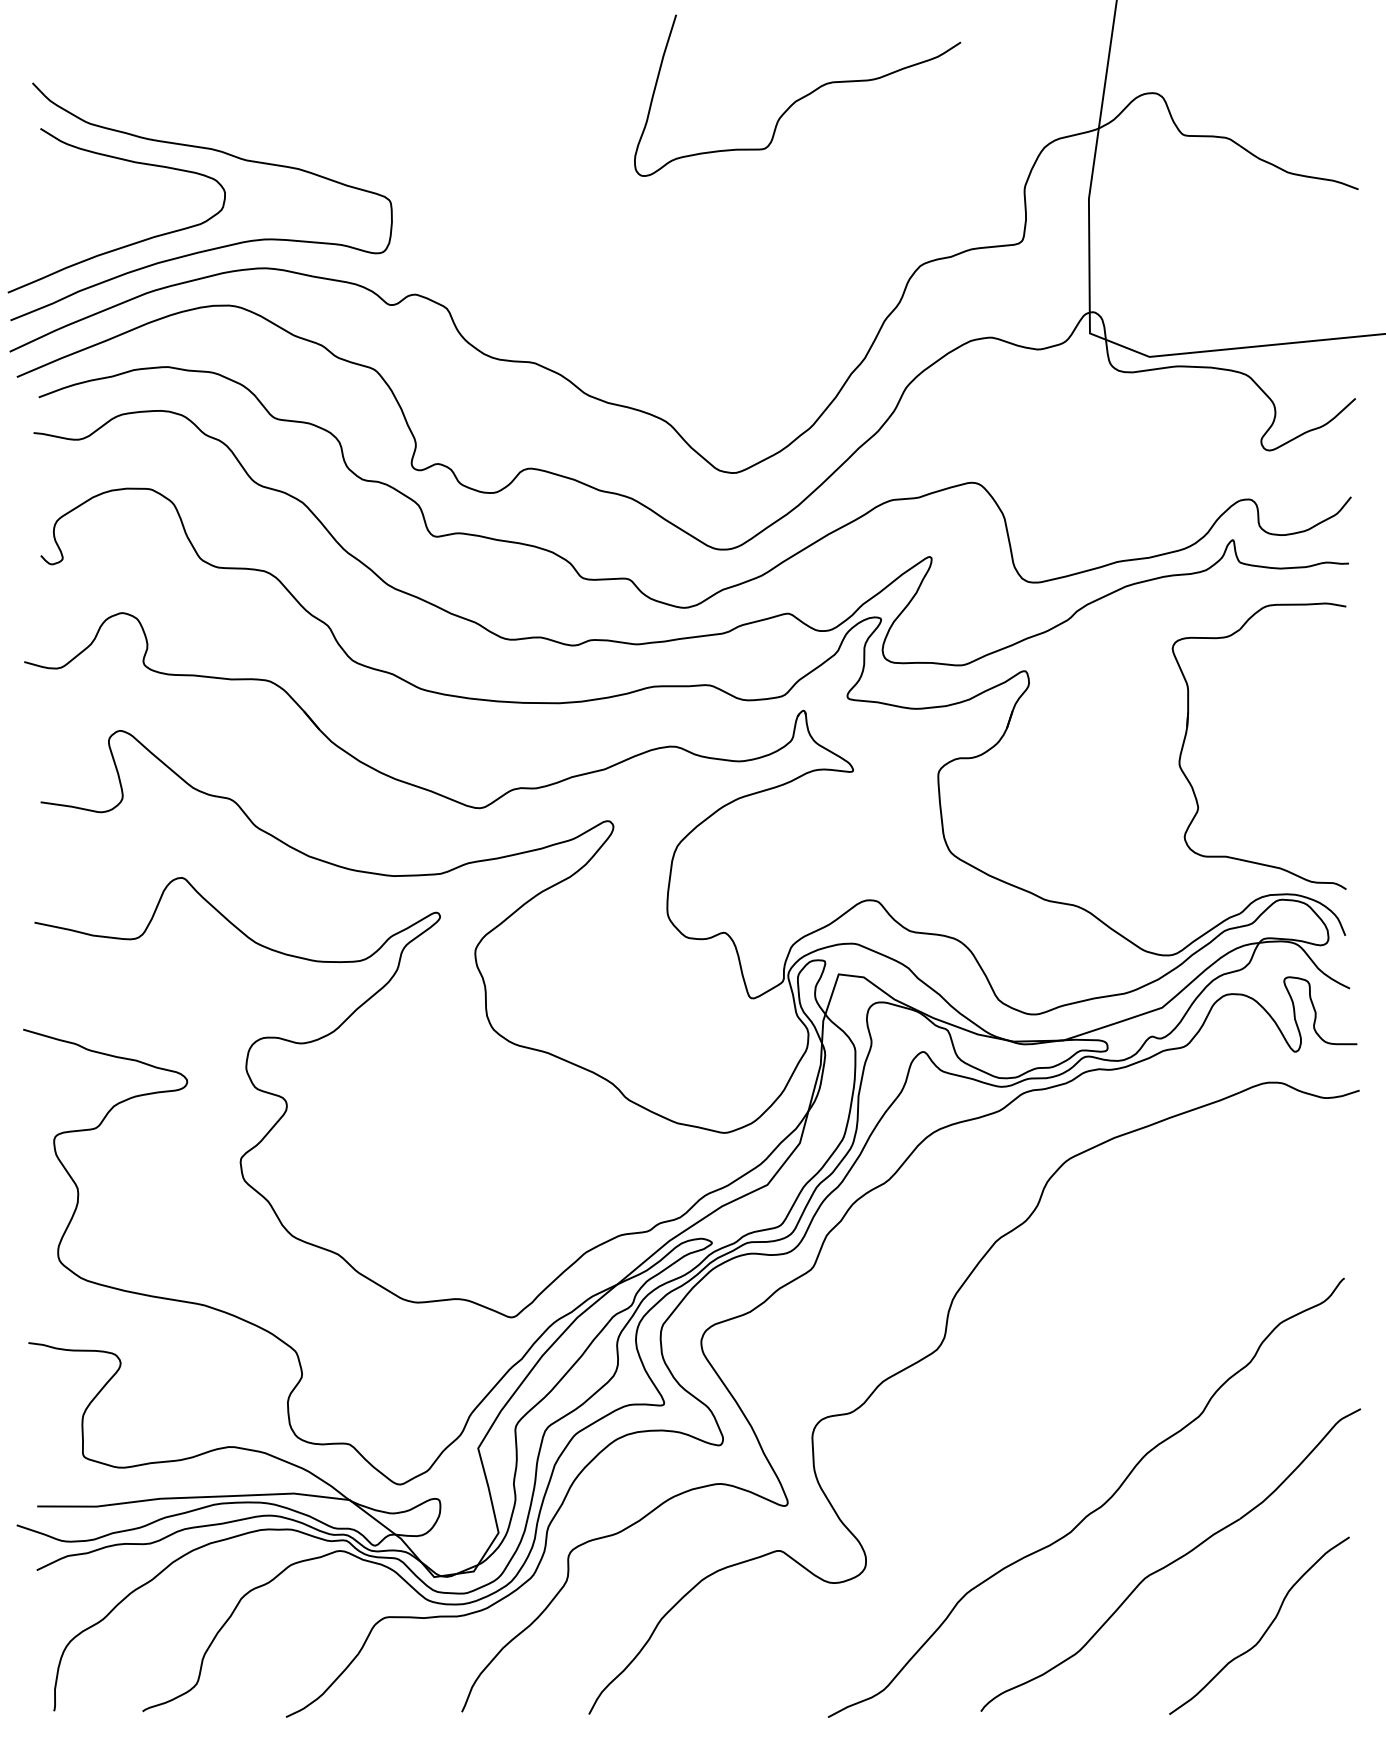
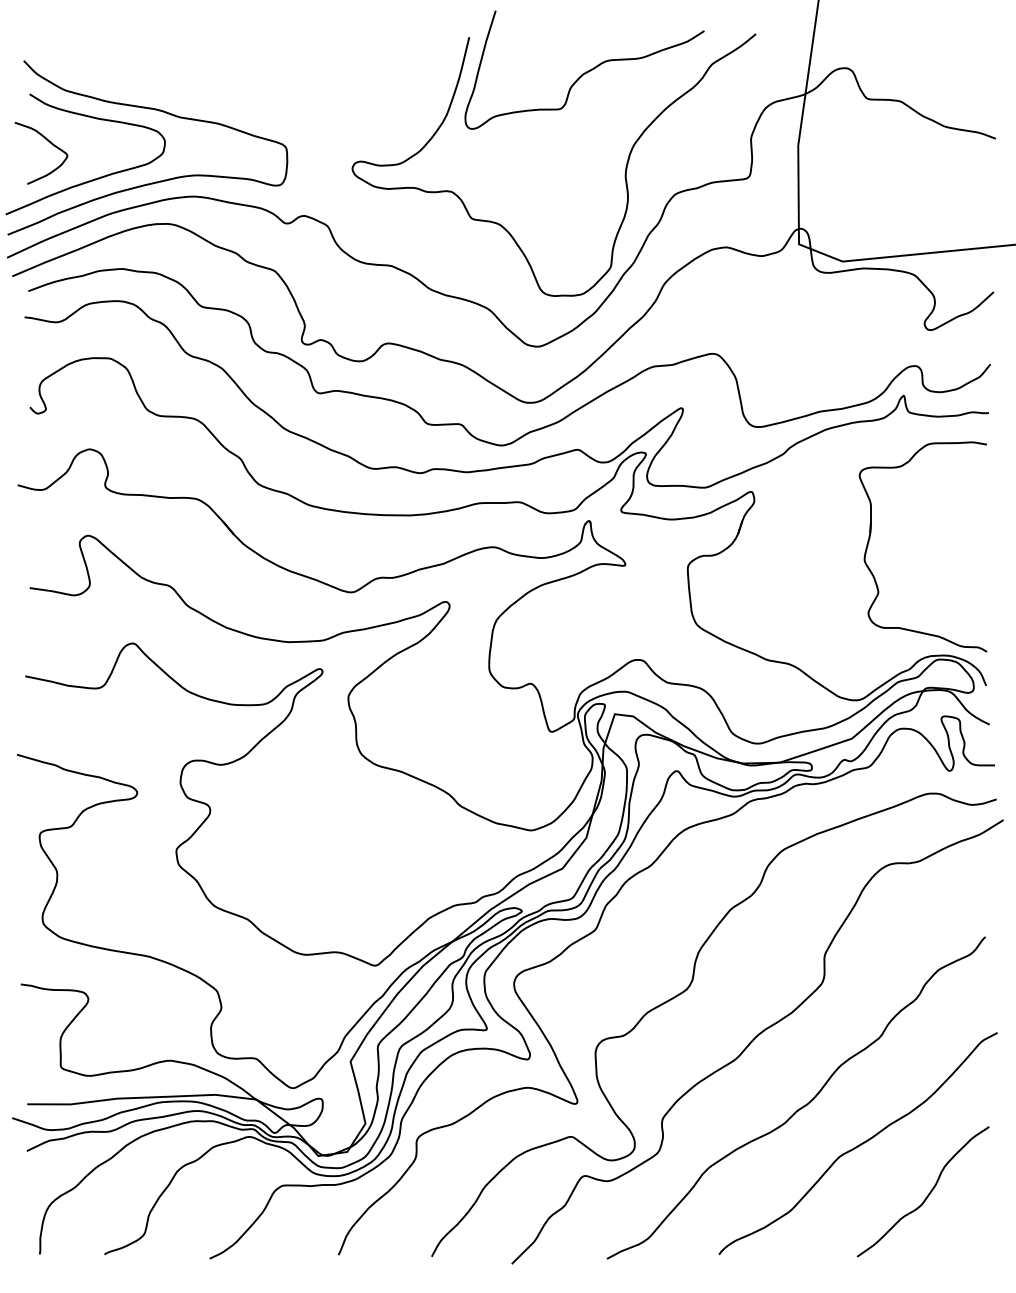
curve: (68, 195) -> (50, 143), added
curve: (852, 236) -> (624, 173), added
part: (1033, 1421) -> (757, 1042), added

